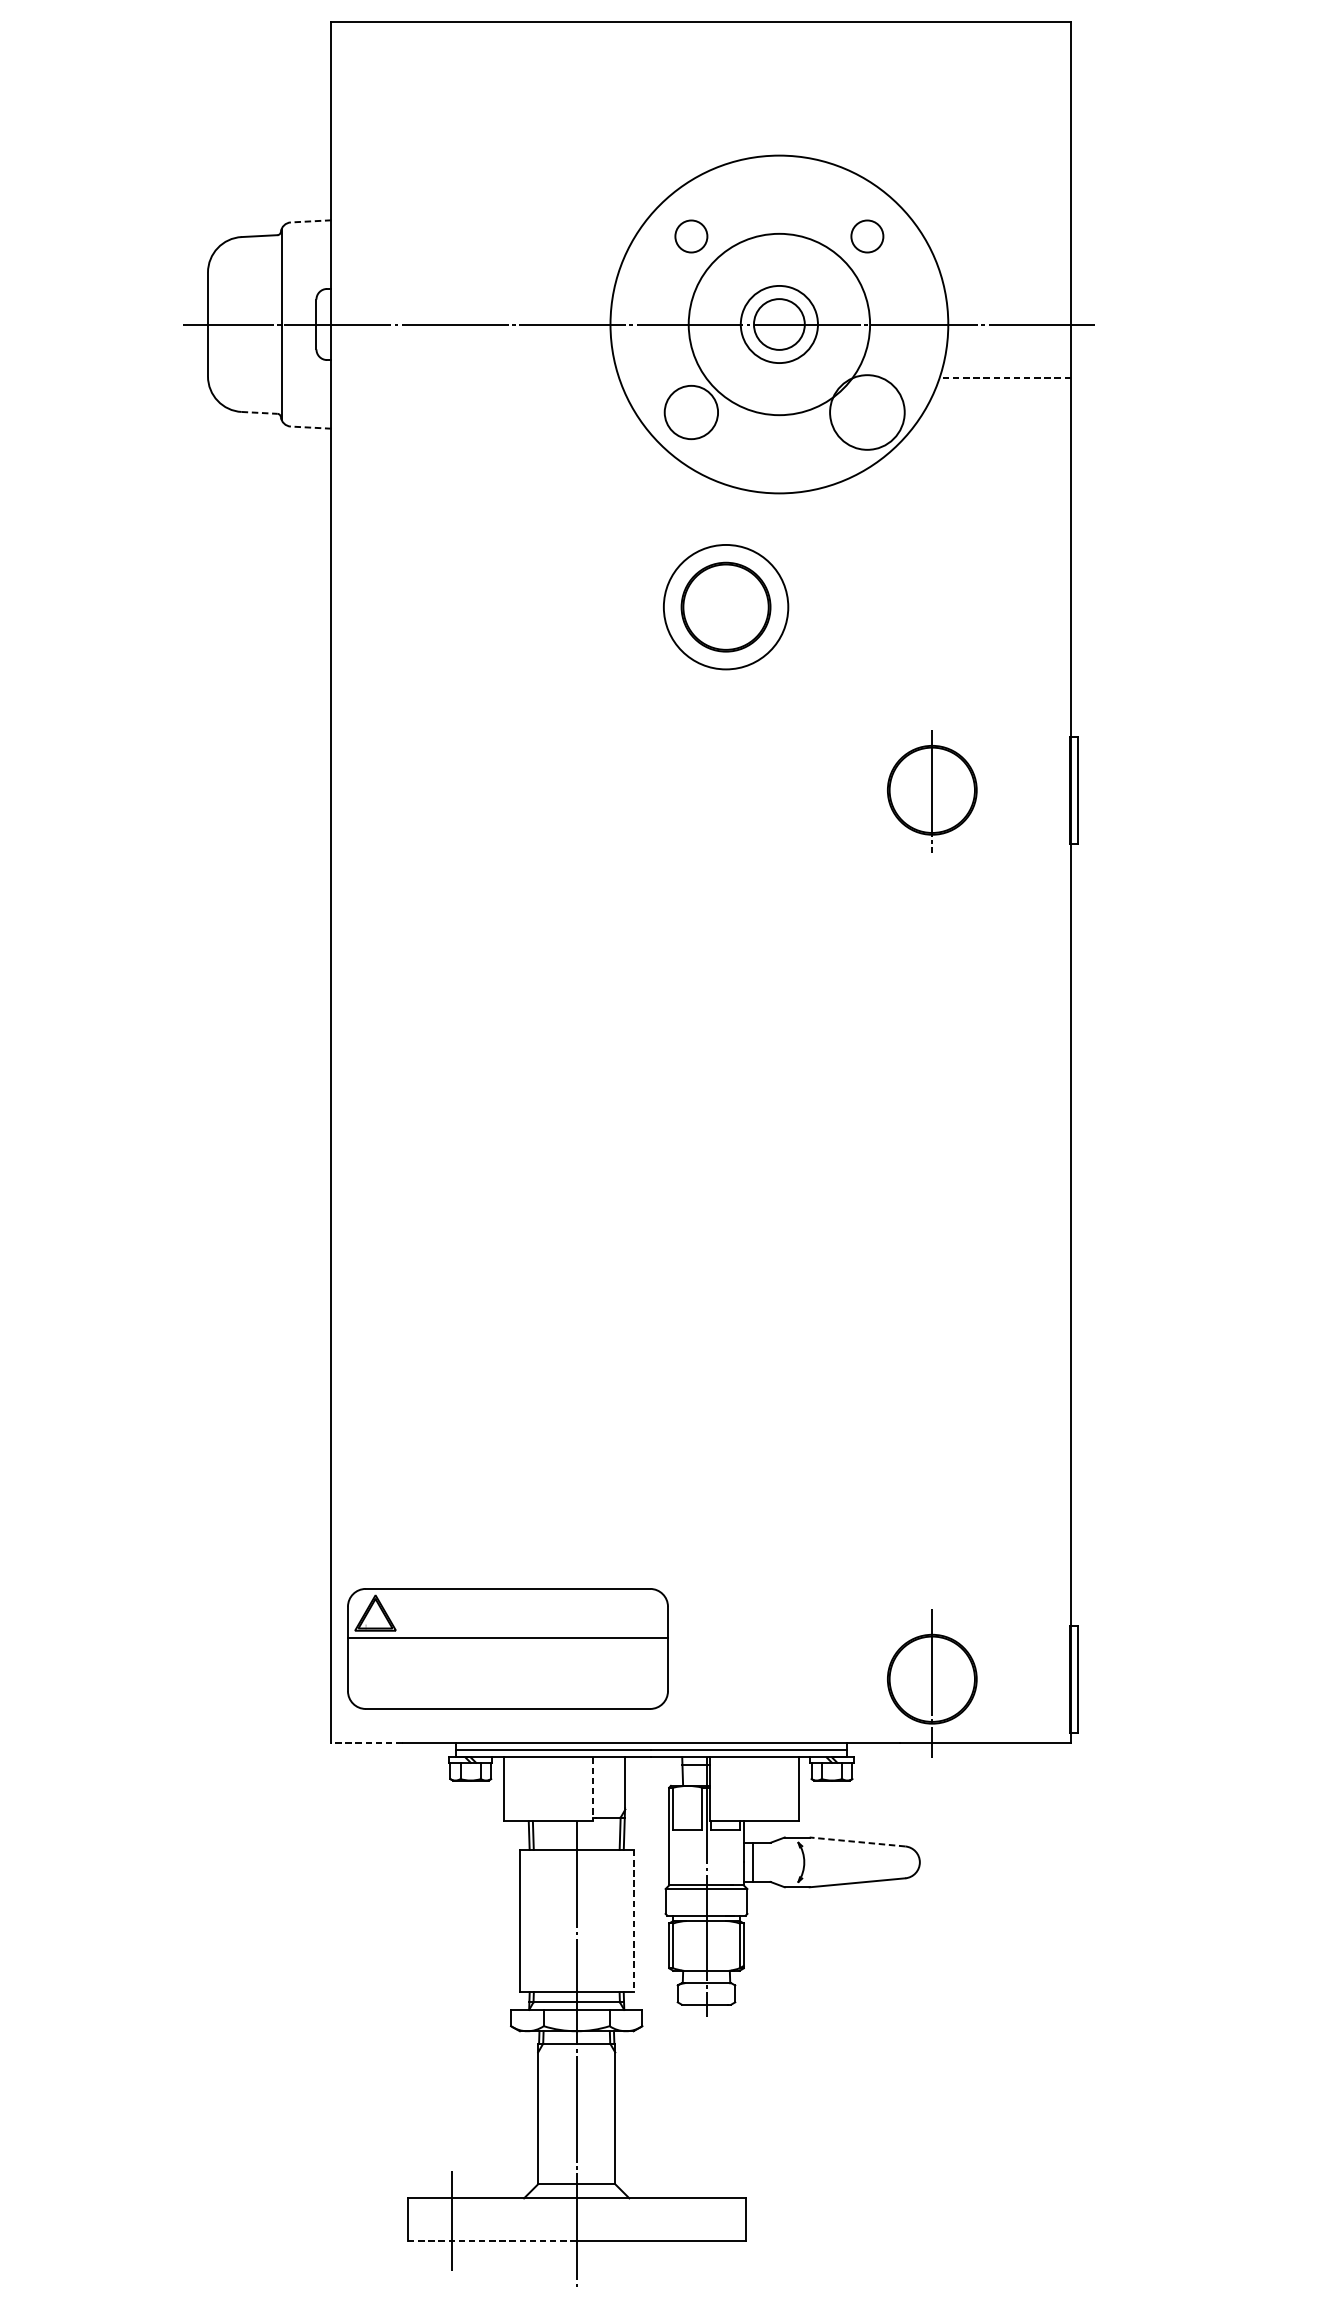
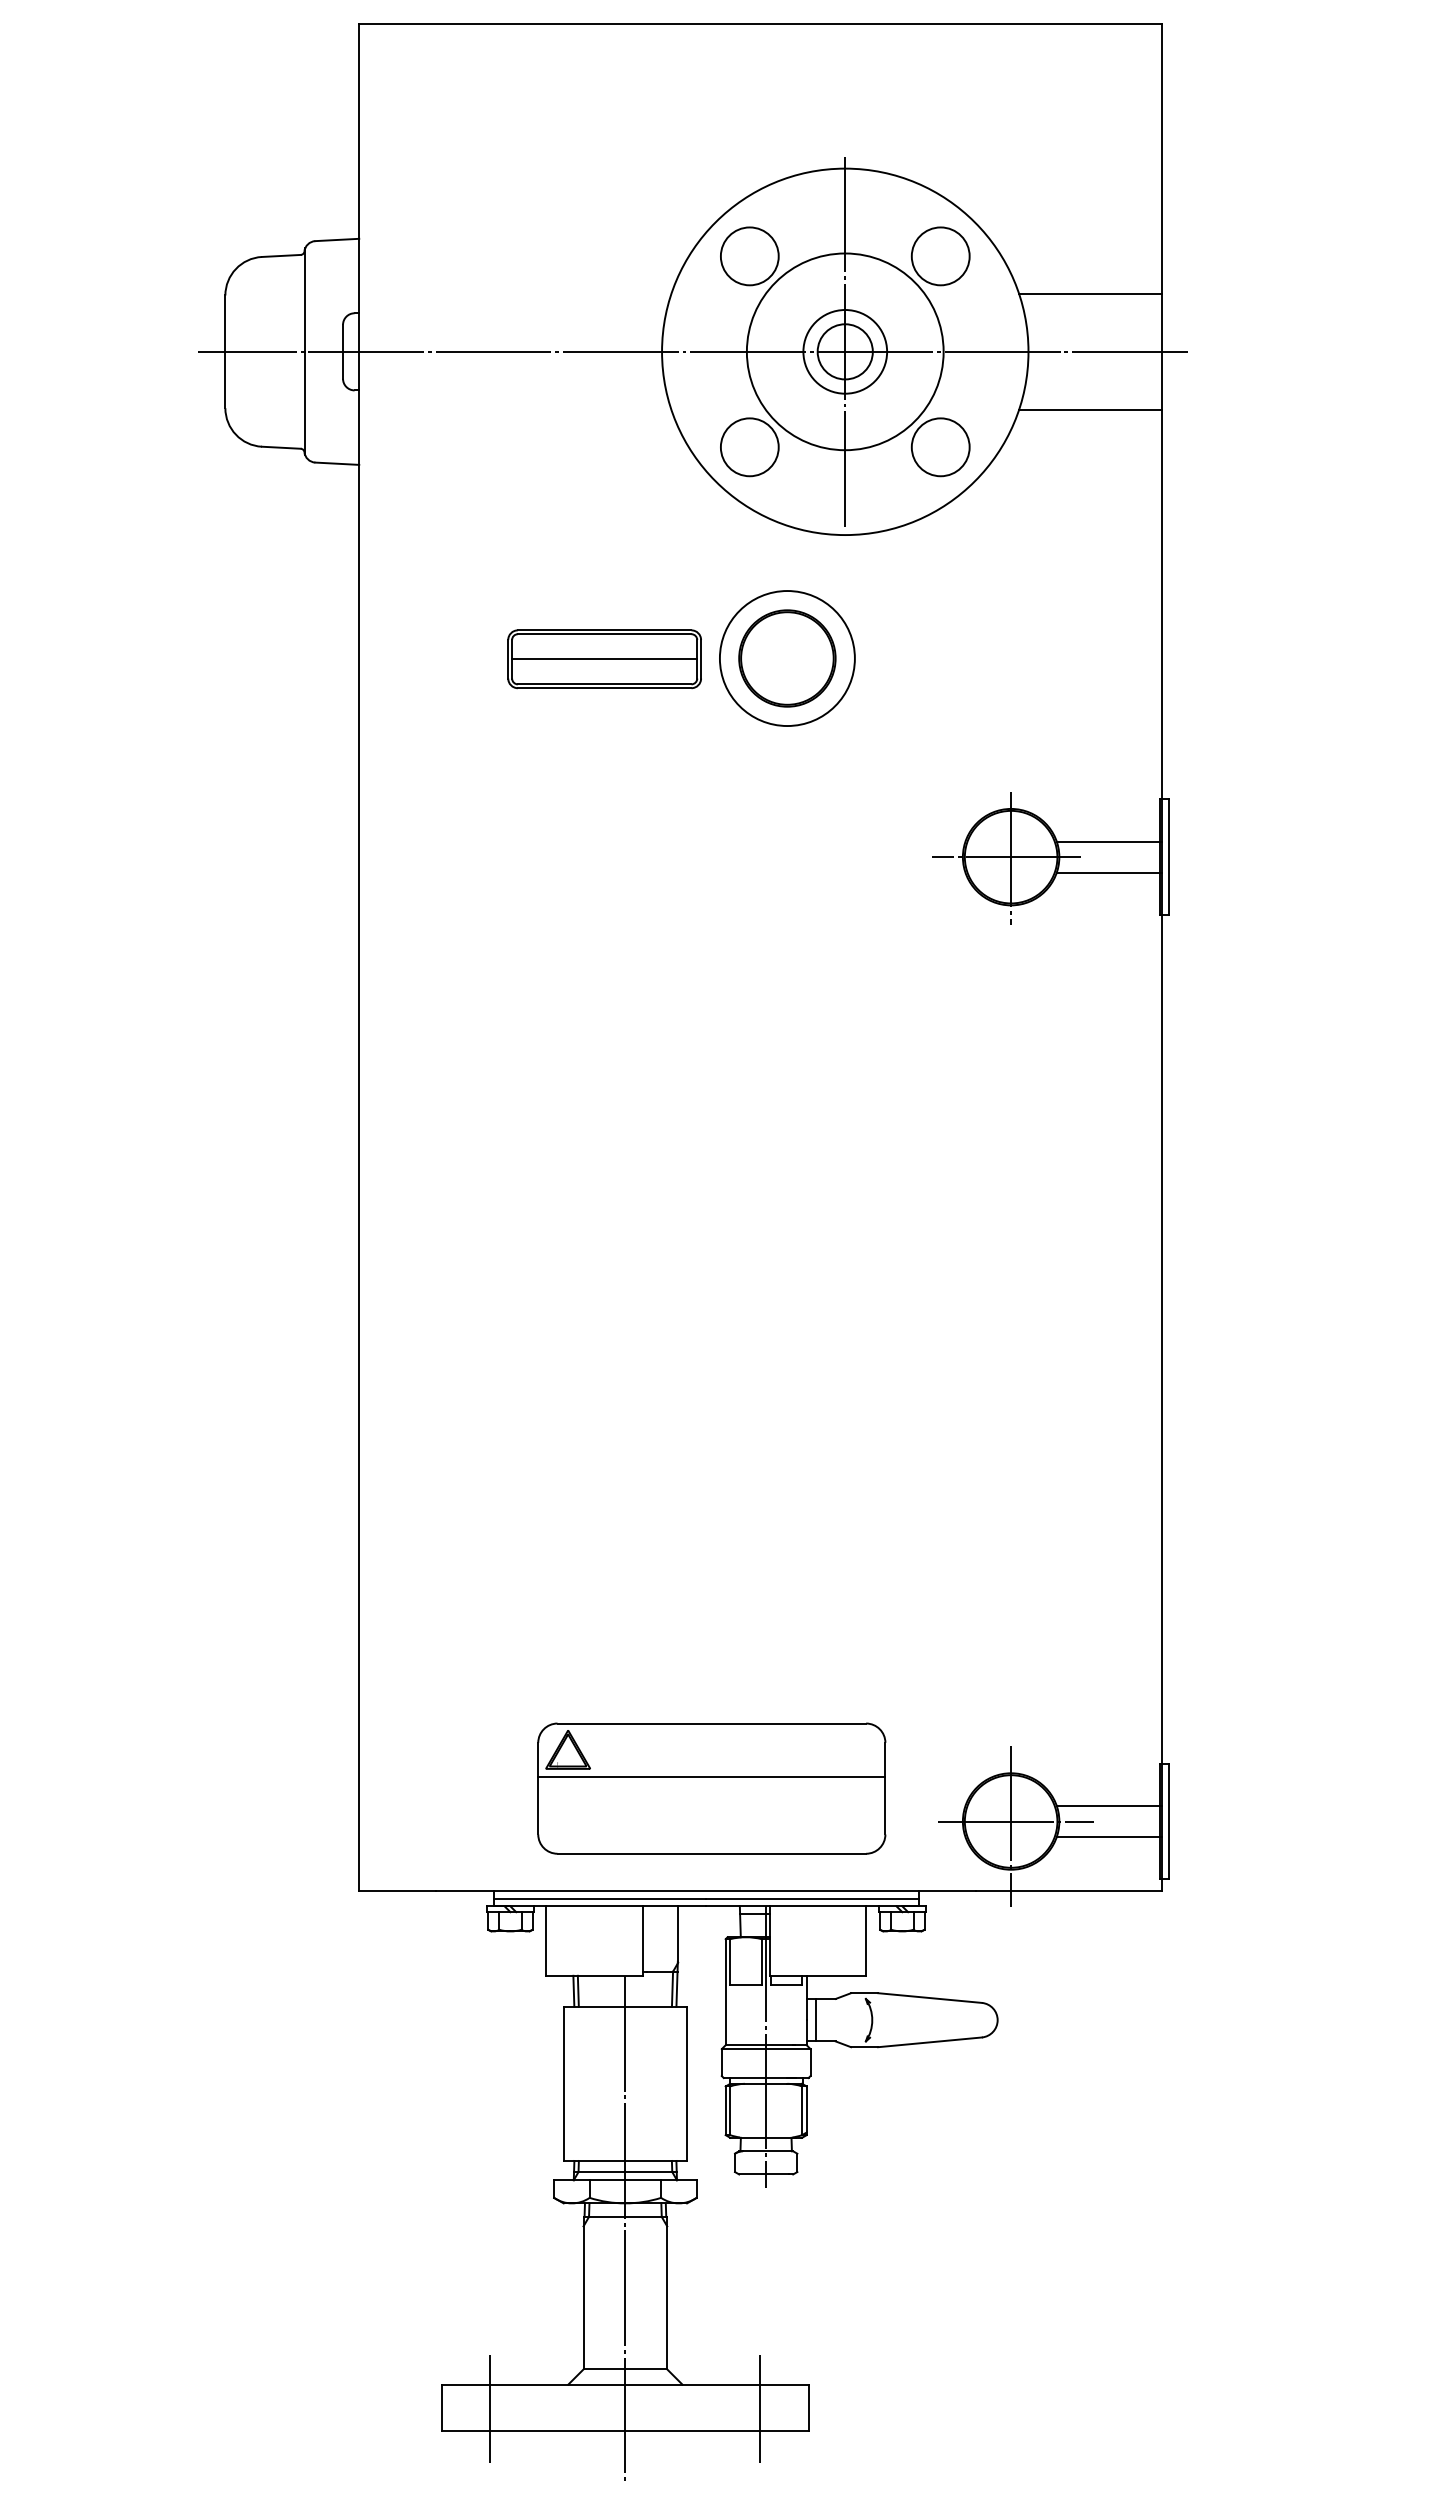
line: (311, 220) -> (337, 239), dashed -> solid
circle: (691, 236) -> (749, 256), size x1.67
circle: (867, 236) -> (940, 256), size x1.67
line: (1005, 271) -> (1090, 294), added
line: (779, 316) -> (845, 343), added
line: (1004, 377) -> (1089, 409), dashed -> solid
line: (259, 412) -> (281, 447), dashed -> solid
circle: (867, 412) -> (940, 447), size x0.71
line: (311, 427) -> (337, 463), dashed -> solid
part: (557, 608) -> (604, 659), added
line: (1022, 775) -> (1108, 841), added
line: (928, 790) -> (1006, 857), added
line: (1022, 804) -> (1108, 872), added
part: (507, 1648) -> (711, 1788), moved
line: (1022, 1665) -> (1108, 1806), added
line: (936, 1679) -> (1015, 1821), added
line: (1022, 1693) -> (1108, 1836), added
line: (366, 1742) -> (397, 1890), dashed -> solid
line: (592, 1789) -> (642, 1941), dashed -> solid
line: (857, 1842) -> (929, 1998), dashed -> solid
line: (633, 1921) -> (687, 2084), dashed -> solid
line: (701, 2220) -> (760, 2408), added
line: (492, 2240) -> (533, 2430), dashed -> solid

